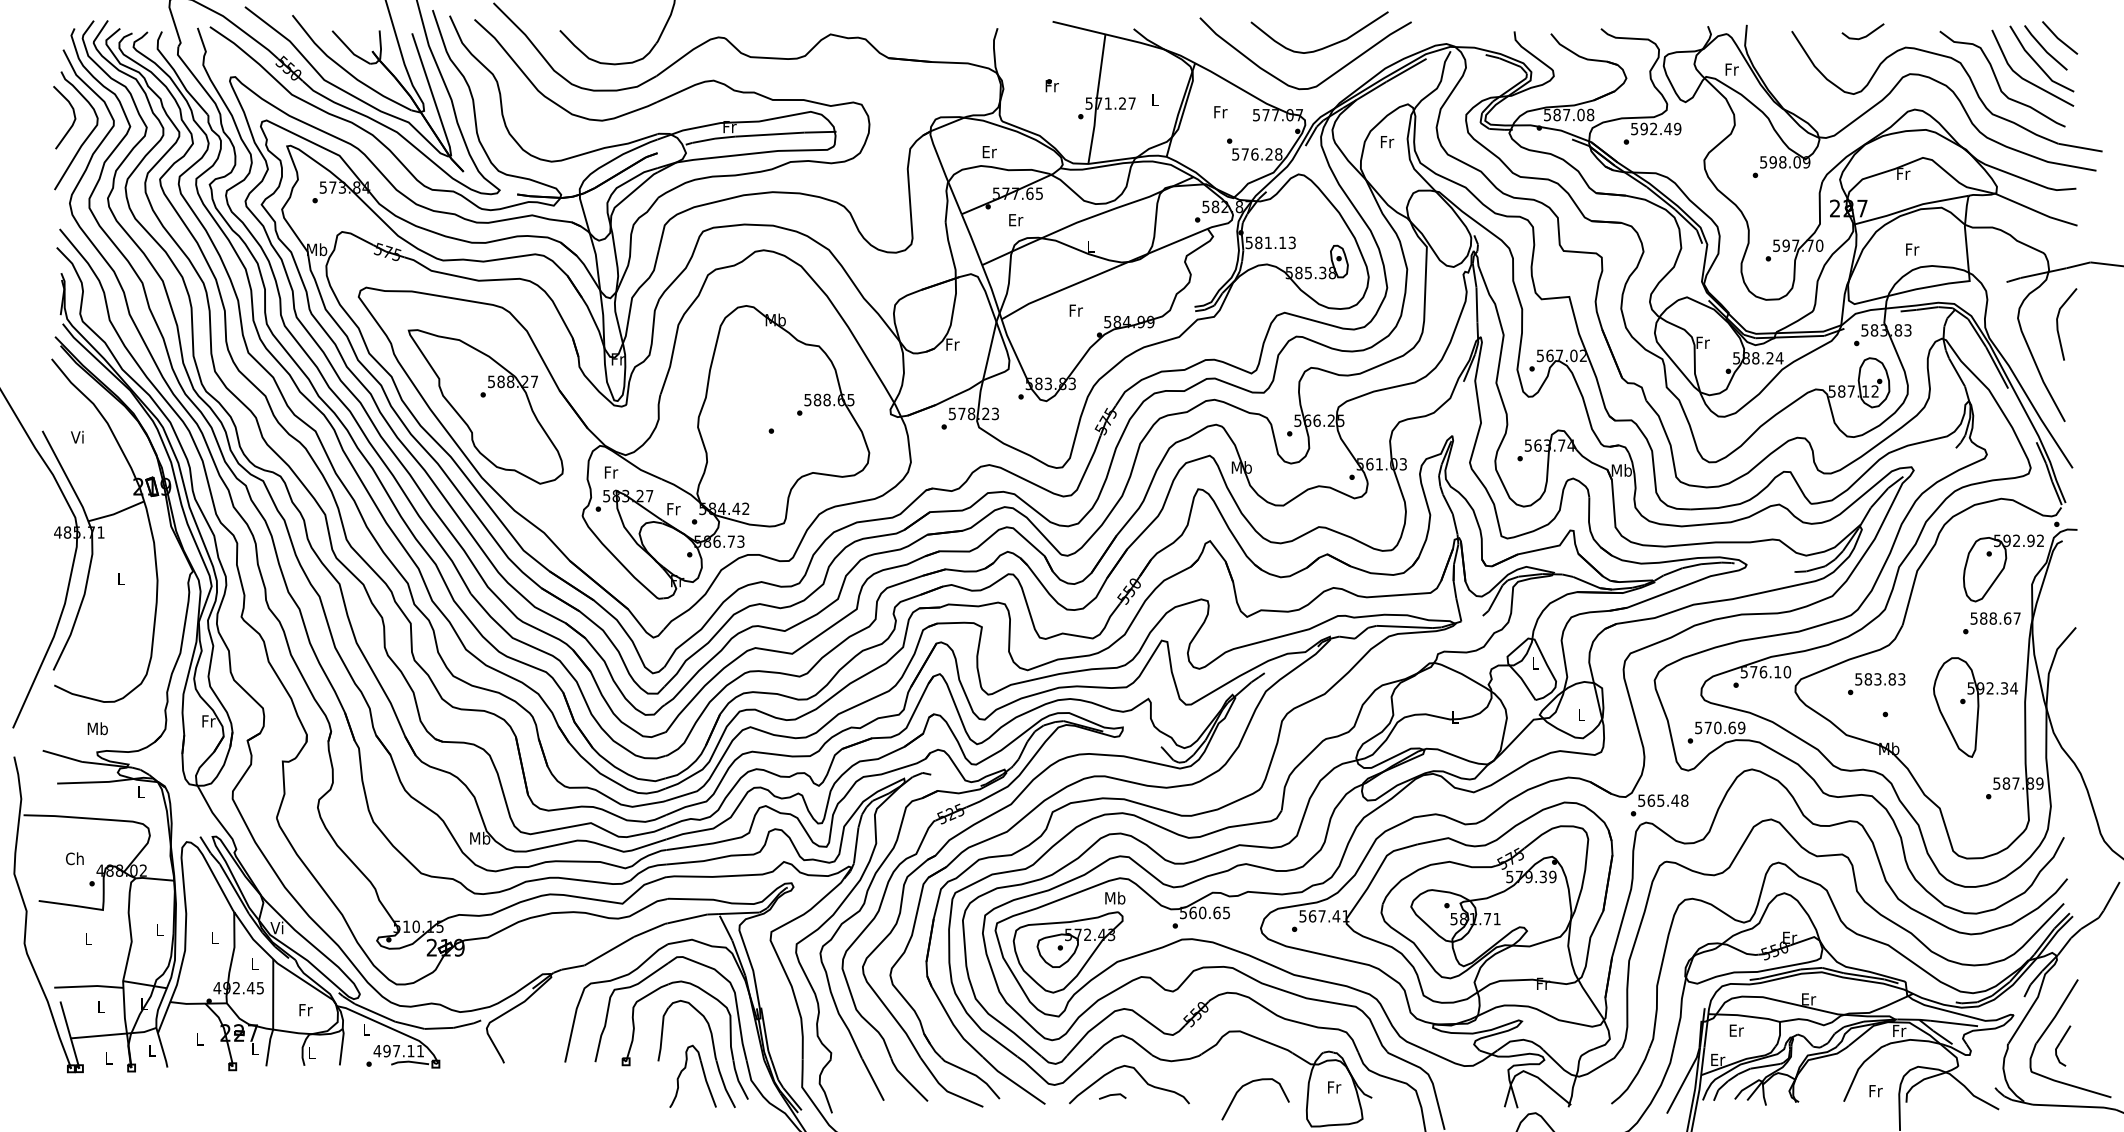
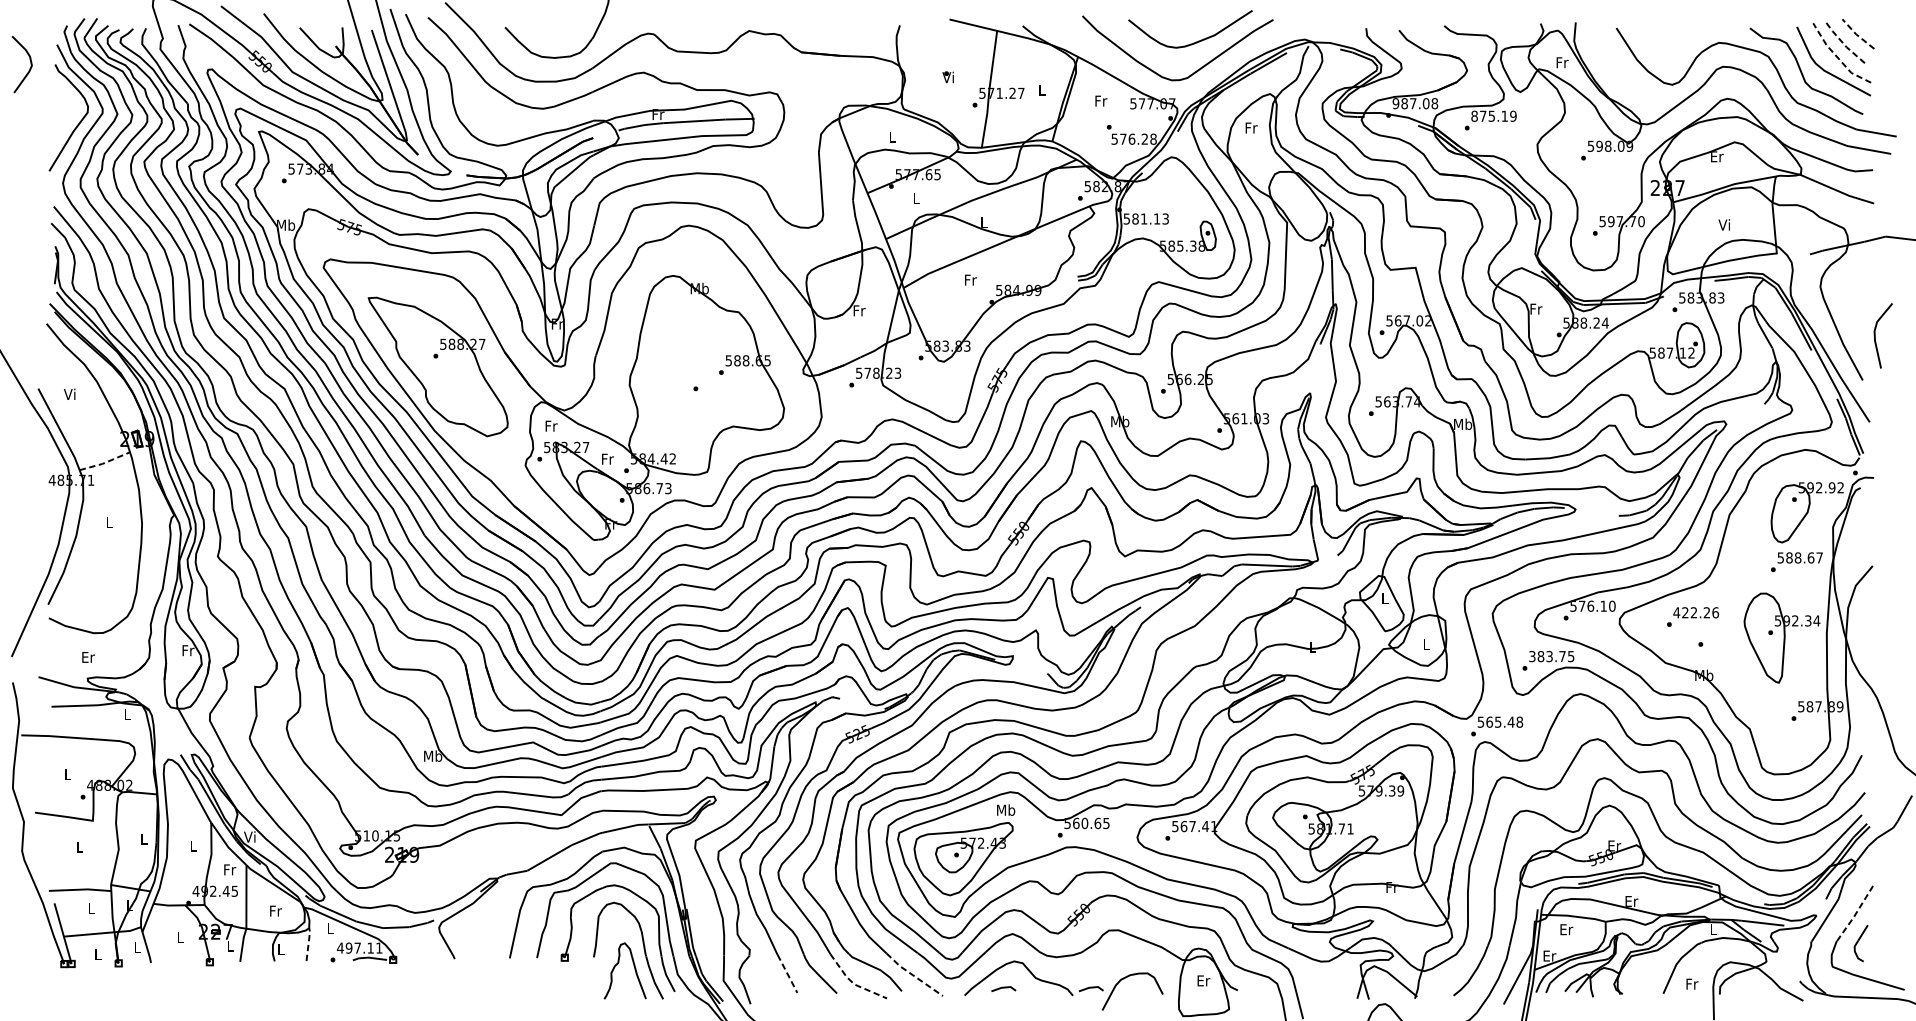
line: (1865, 35) -> (1682, 31), removed
line: (2058, 38) -> (1856, 34), solid -> dashed
line: (2044, 49) -> (1844, 44), solid -> dashed
line: (2037, 64) -> (1837, 58), solid -> dashed
text: (1051, 85) -> (948, 77), Fr -> Vi
text: (1547, 114) -> (1395, 103), 587.08 -> 987.08
curve: (73, 115) -> (30, 62), moved
text: (1651, 128) -> (1489, 115), 592.49 -> 875.19
text: (989, 152) -> (892, 137), Er -> L
text: (1903, 173) -> (1717, 156), Fr -> Er
text: (1016, 220) -> (916, 198), Er -> L
text: (1912, 249) -> (1725, 224), Fr -> Vi
line: (2058, 324) -> (1875, 335), moved
line: (116, 513) -> (105, 463), solid -> dashed
text: (1879, 679) -> (1695, 612), 583.83 -> 422.26
text: (1720, 727) -> (1552, 656), 570.69 -> 383.75
text: (97, 728) -> (87, 657), Mb -> Er
text: (74, 858) -> (67, 774), Ch -> L
text: (254, 964) -> (229, 869), L -> Fr
line: (2057, 1012) -> (1856, 913), solid -> dashed
text: (1899, 1030) -> (1713, 929), Fr -> L
line: (342, 1045) -> (308, 943), solid -> dashed
line: (873, 1079) -> (787, 973), solid -> dashed
line: (1013, 1081) -> (914, 975), solid -> dashed
text: (1334, 1087) -> (1203, 980), Fr -> Er
line: (945, 1090) -> (852, 983), solid -> dashed
line: (1209, 1095) -> (1091, 988), added

